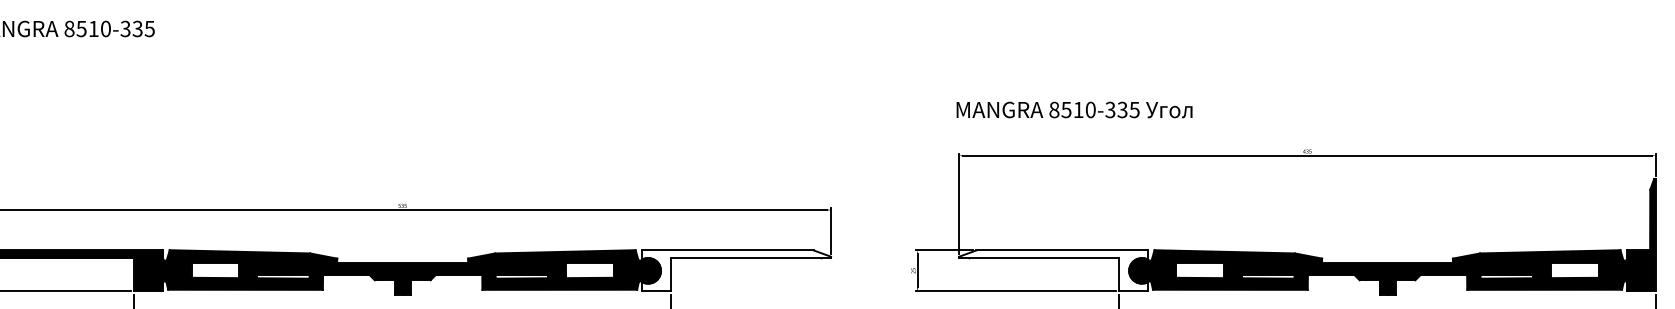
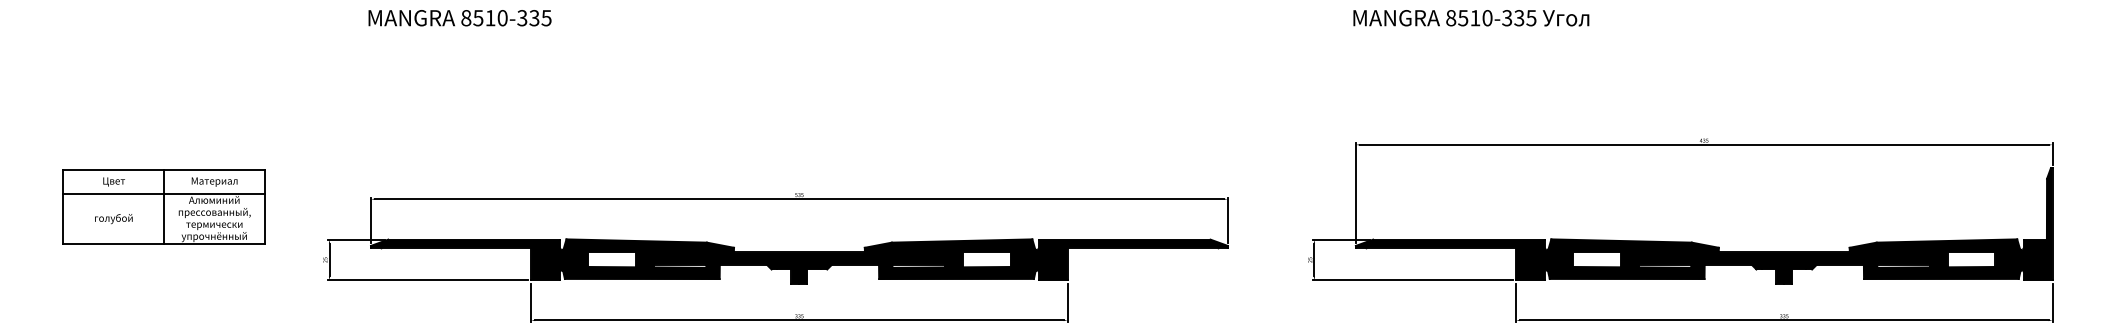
text: (1074, 110) -> (1471, 18), moved
fill: (735, 270) -> (1132, 259), added
fill: (1052, 270) -> (1449, 259), added

